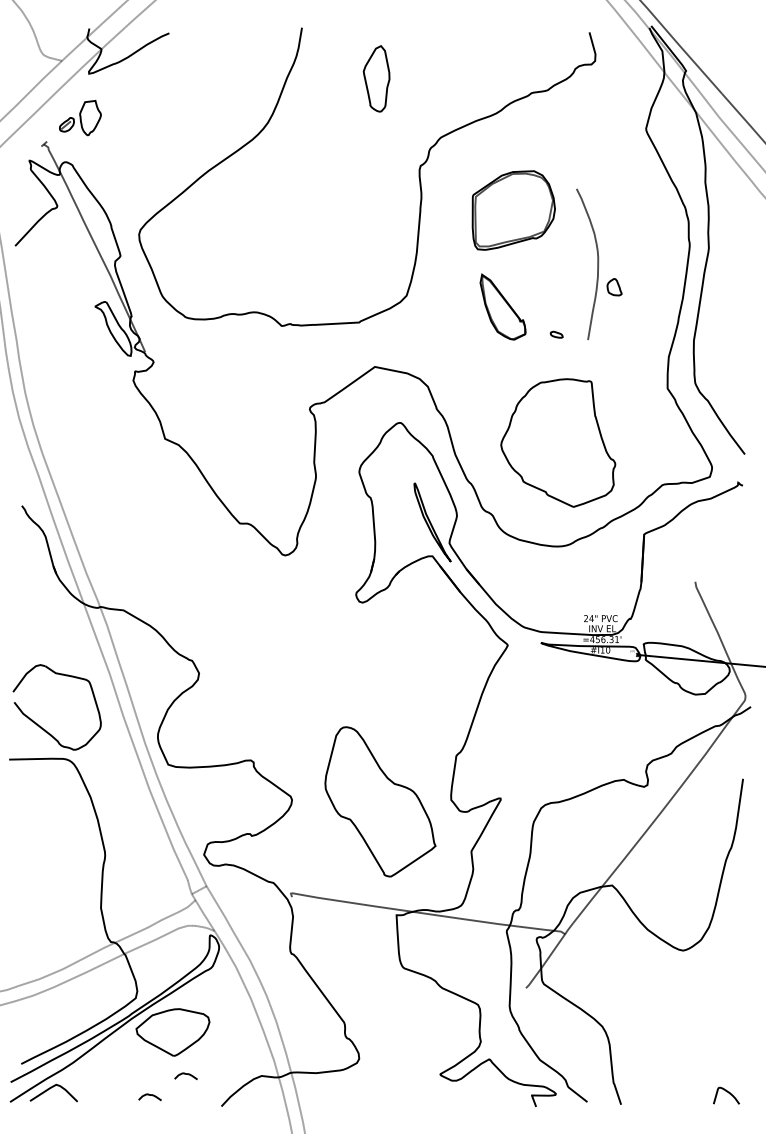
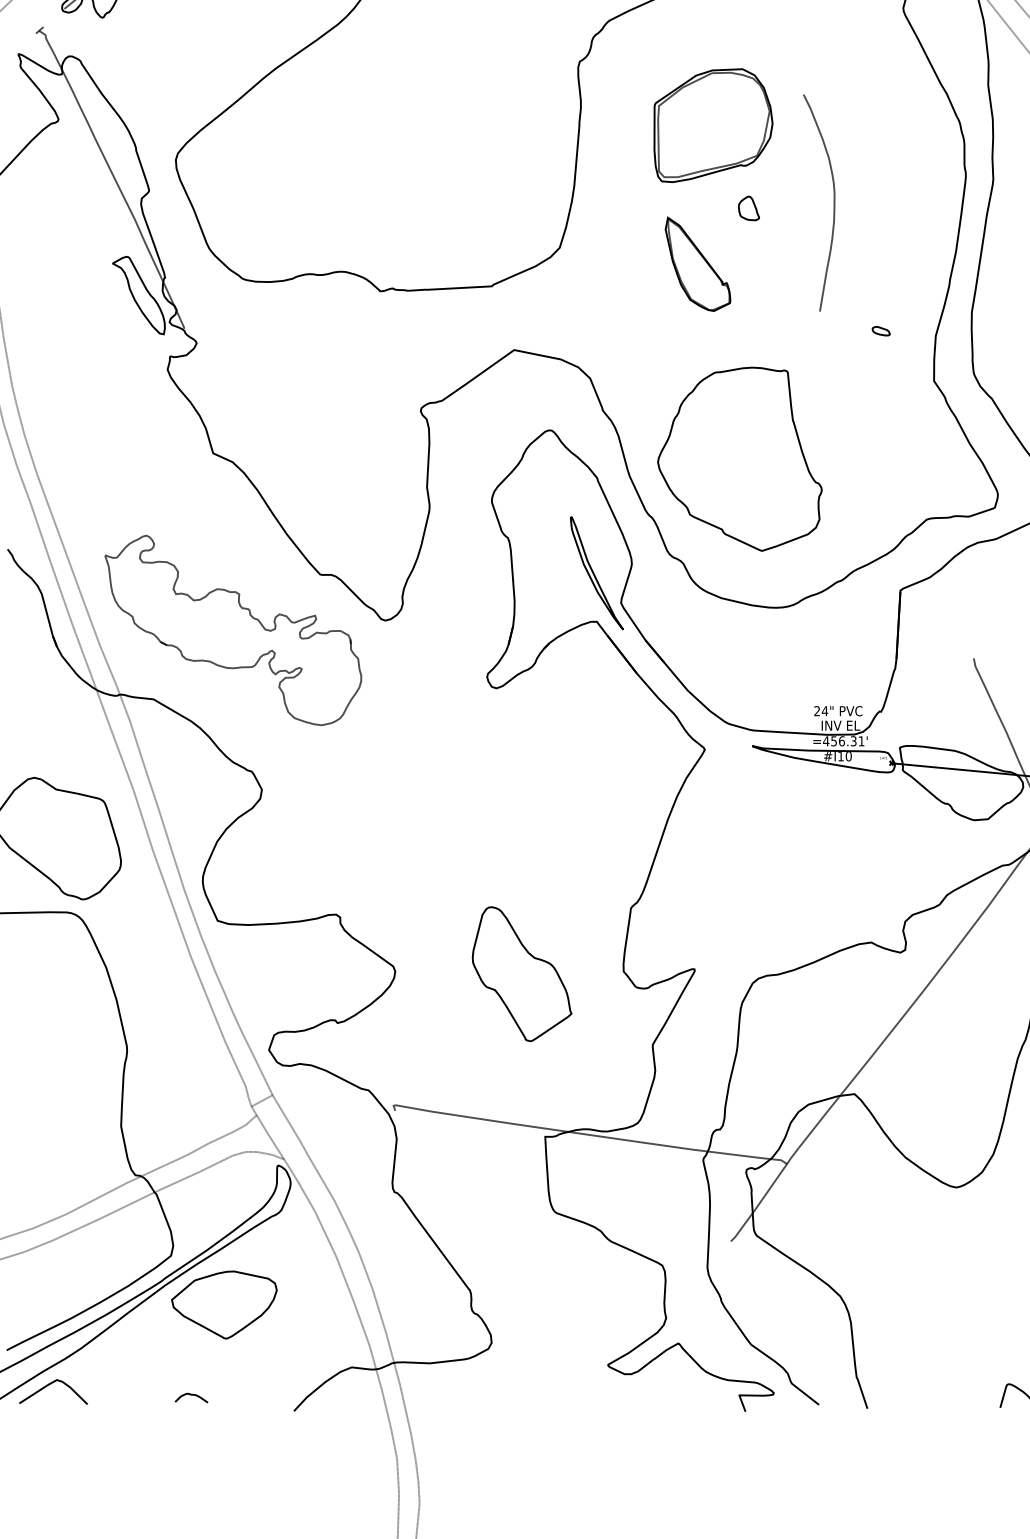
part: (614, 287) -> (748, 208), moved
part: (556, 334) -> (880, 330), moved
part: (558, 442) -> (740, 458), moved
part: (179, 562) -> (233, 630), added
part: (380, 801) -> (522, 973), size x0.62
curve: (185, 1074) -> (242, 1365), removed

